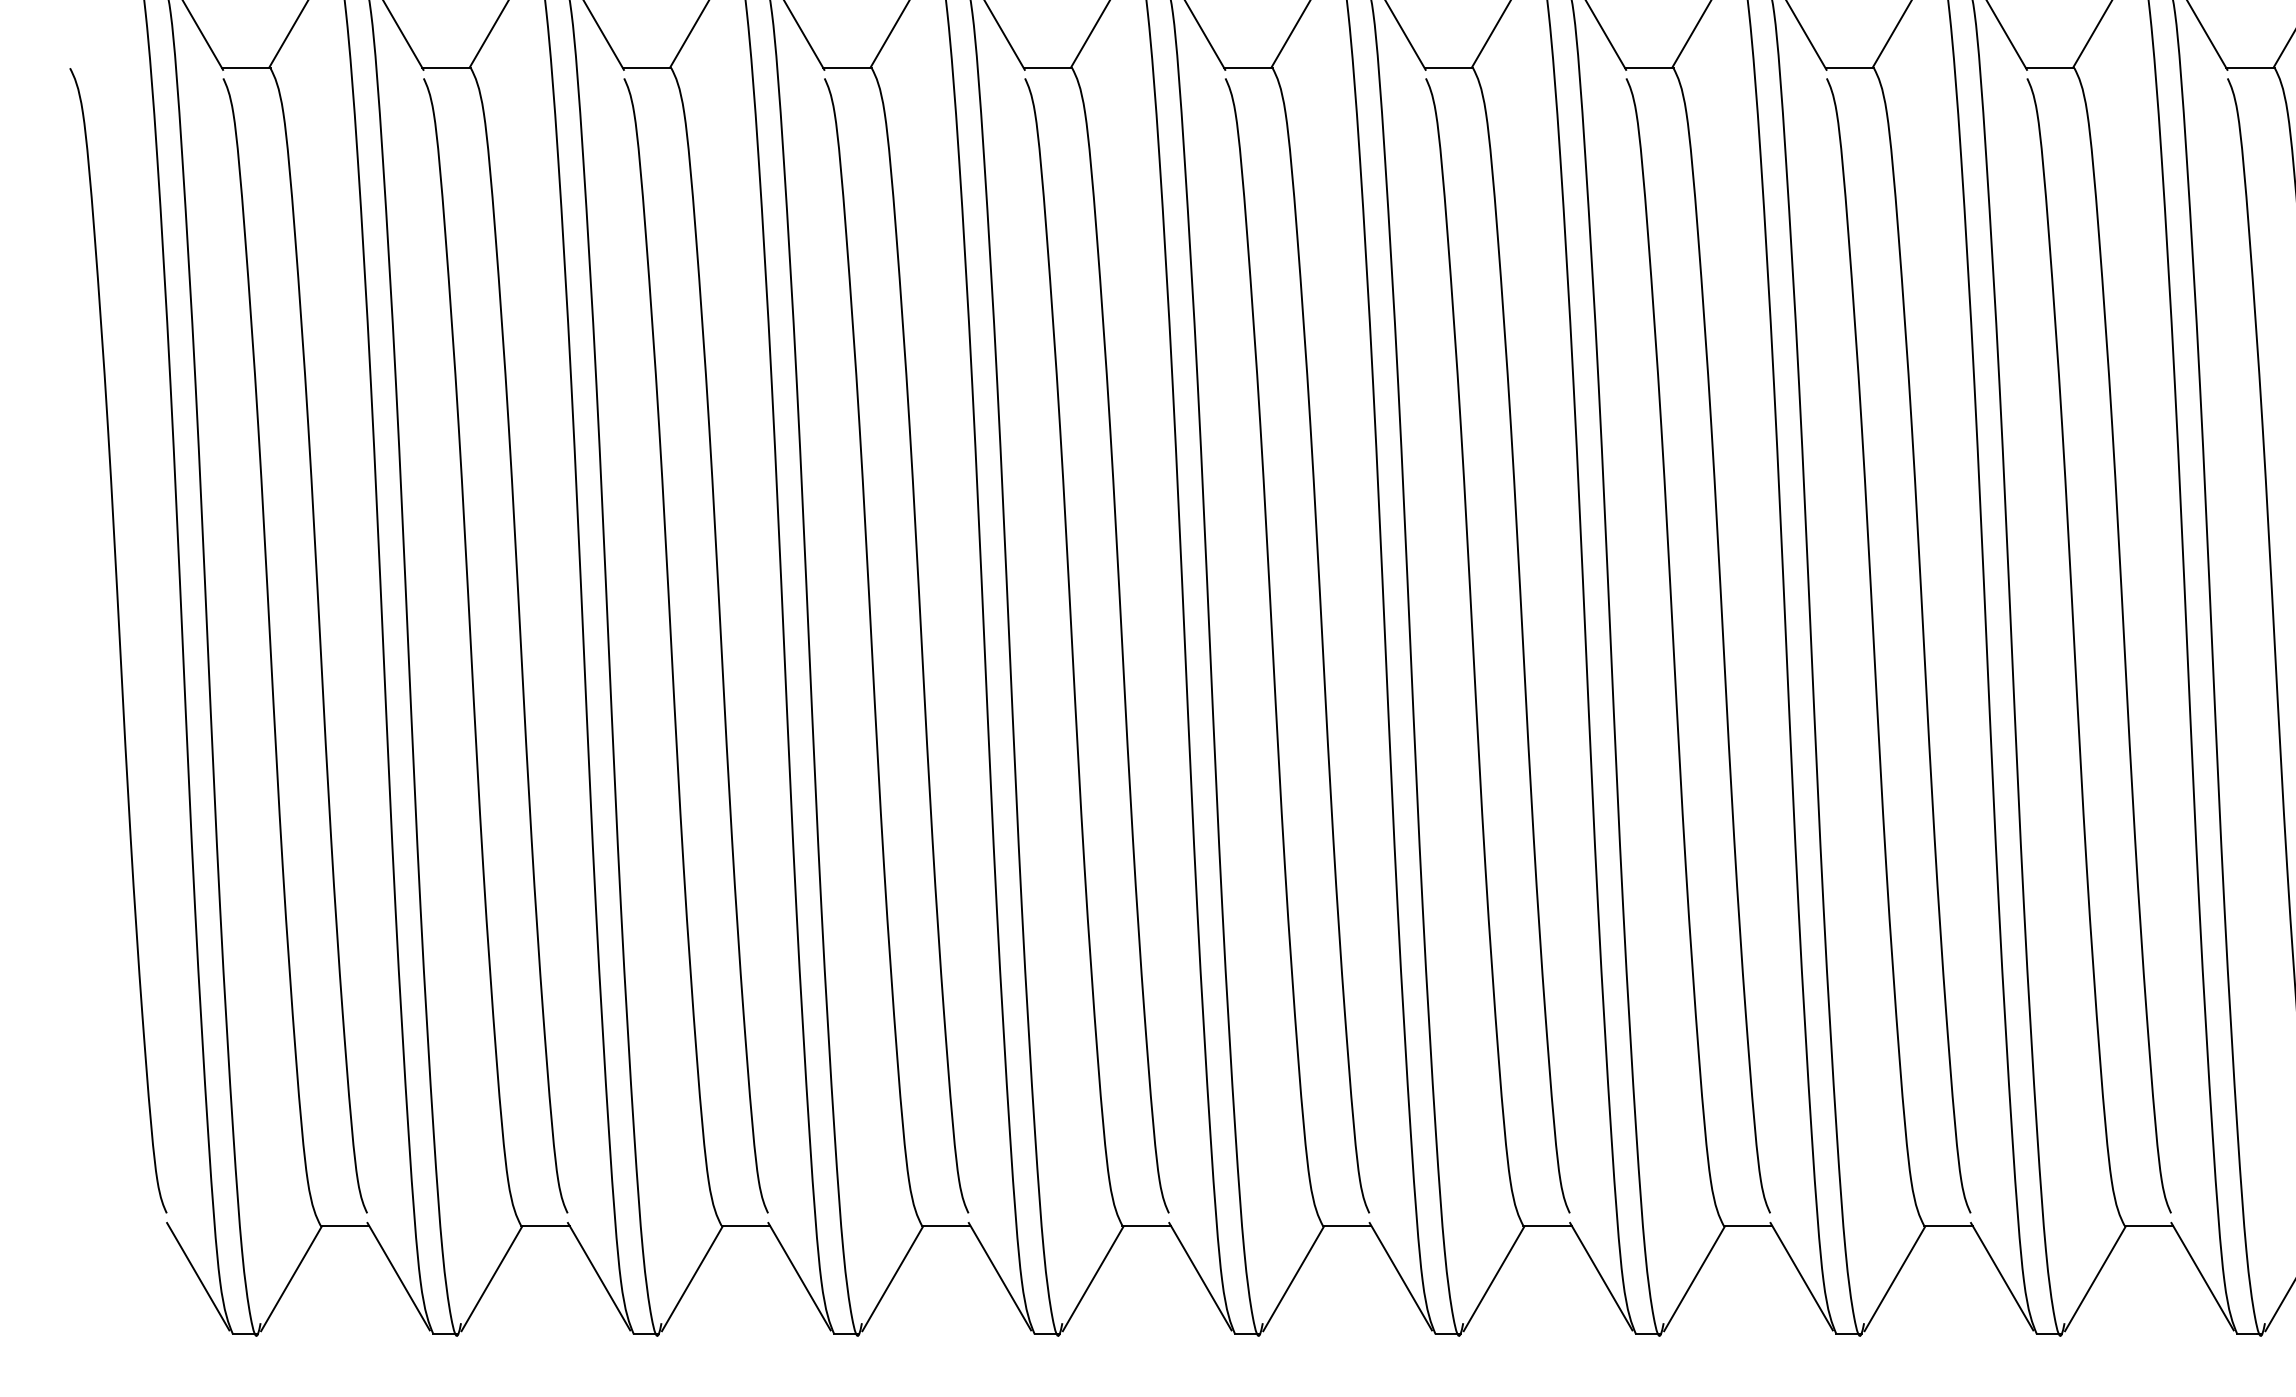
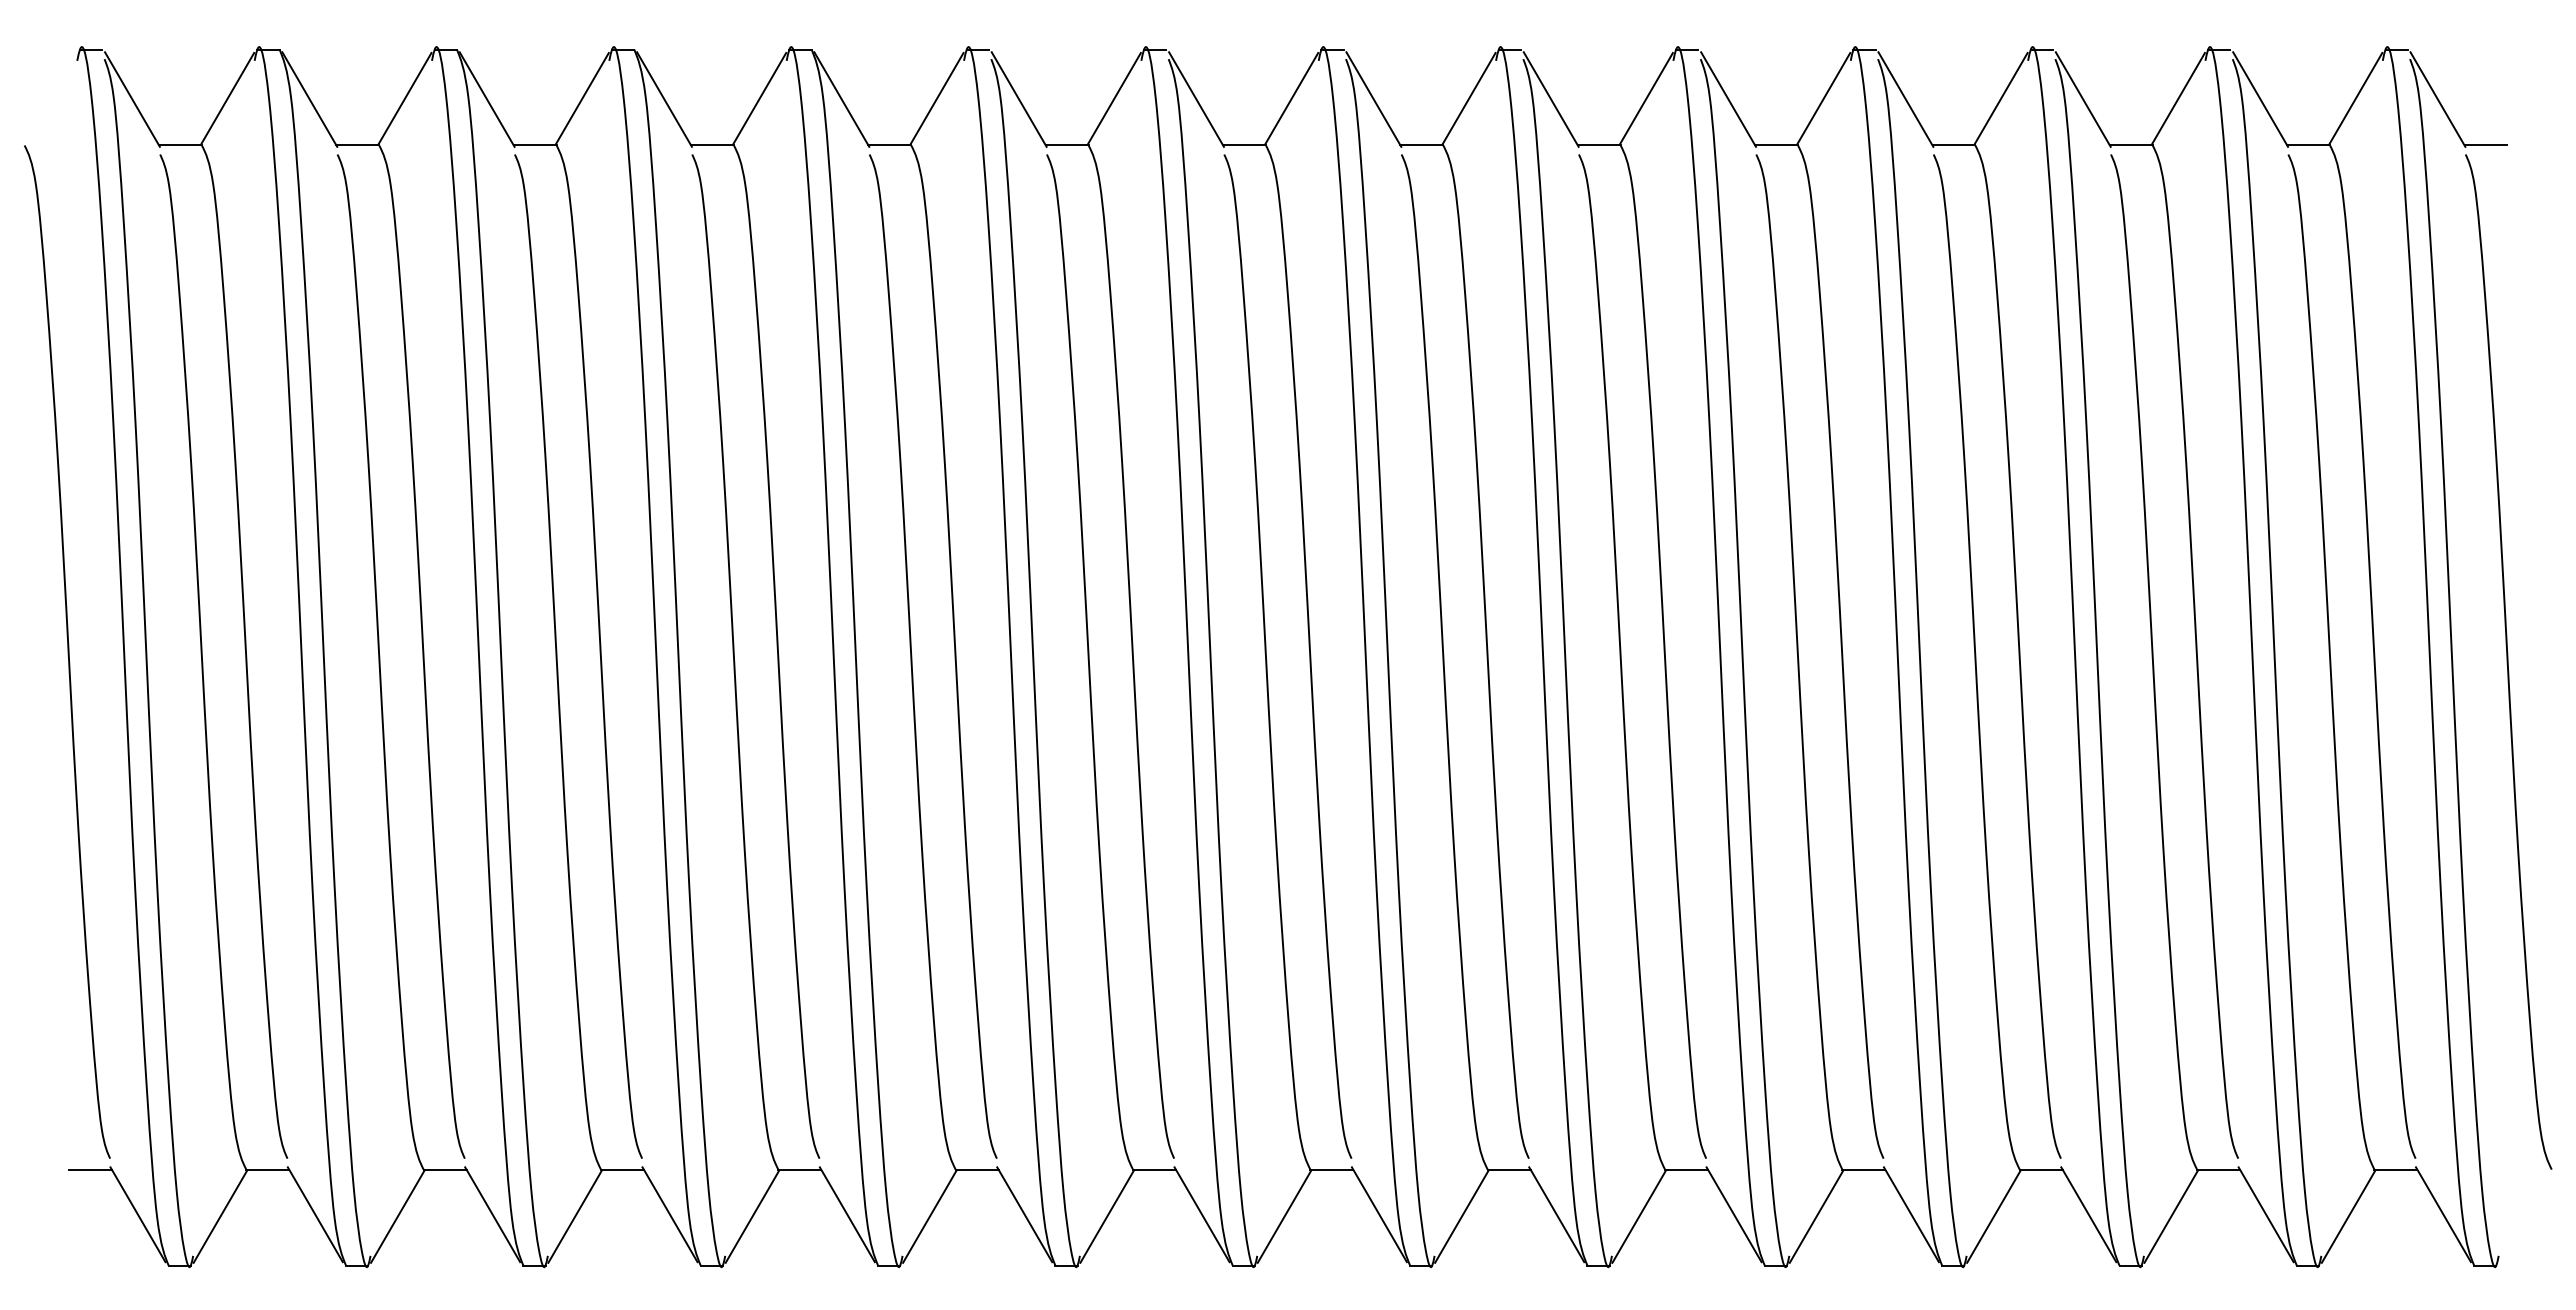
line: (143, 1225) -> (89, 1169), added

